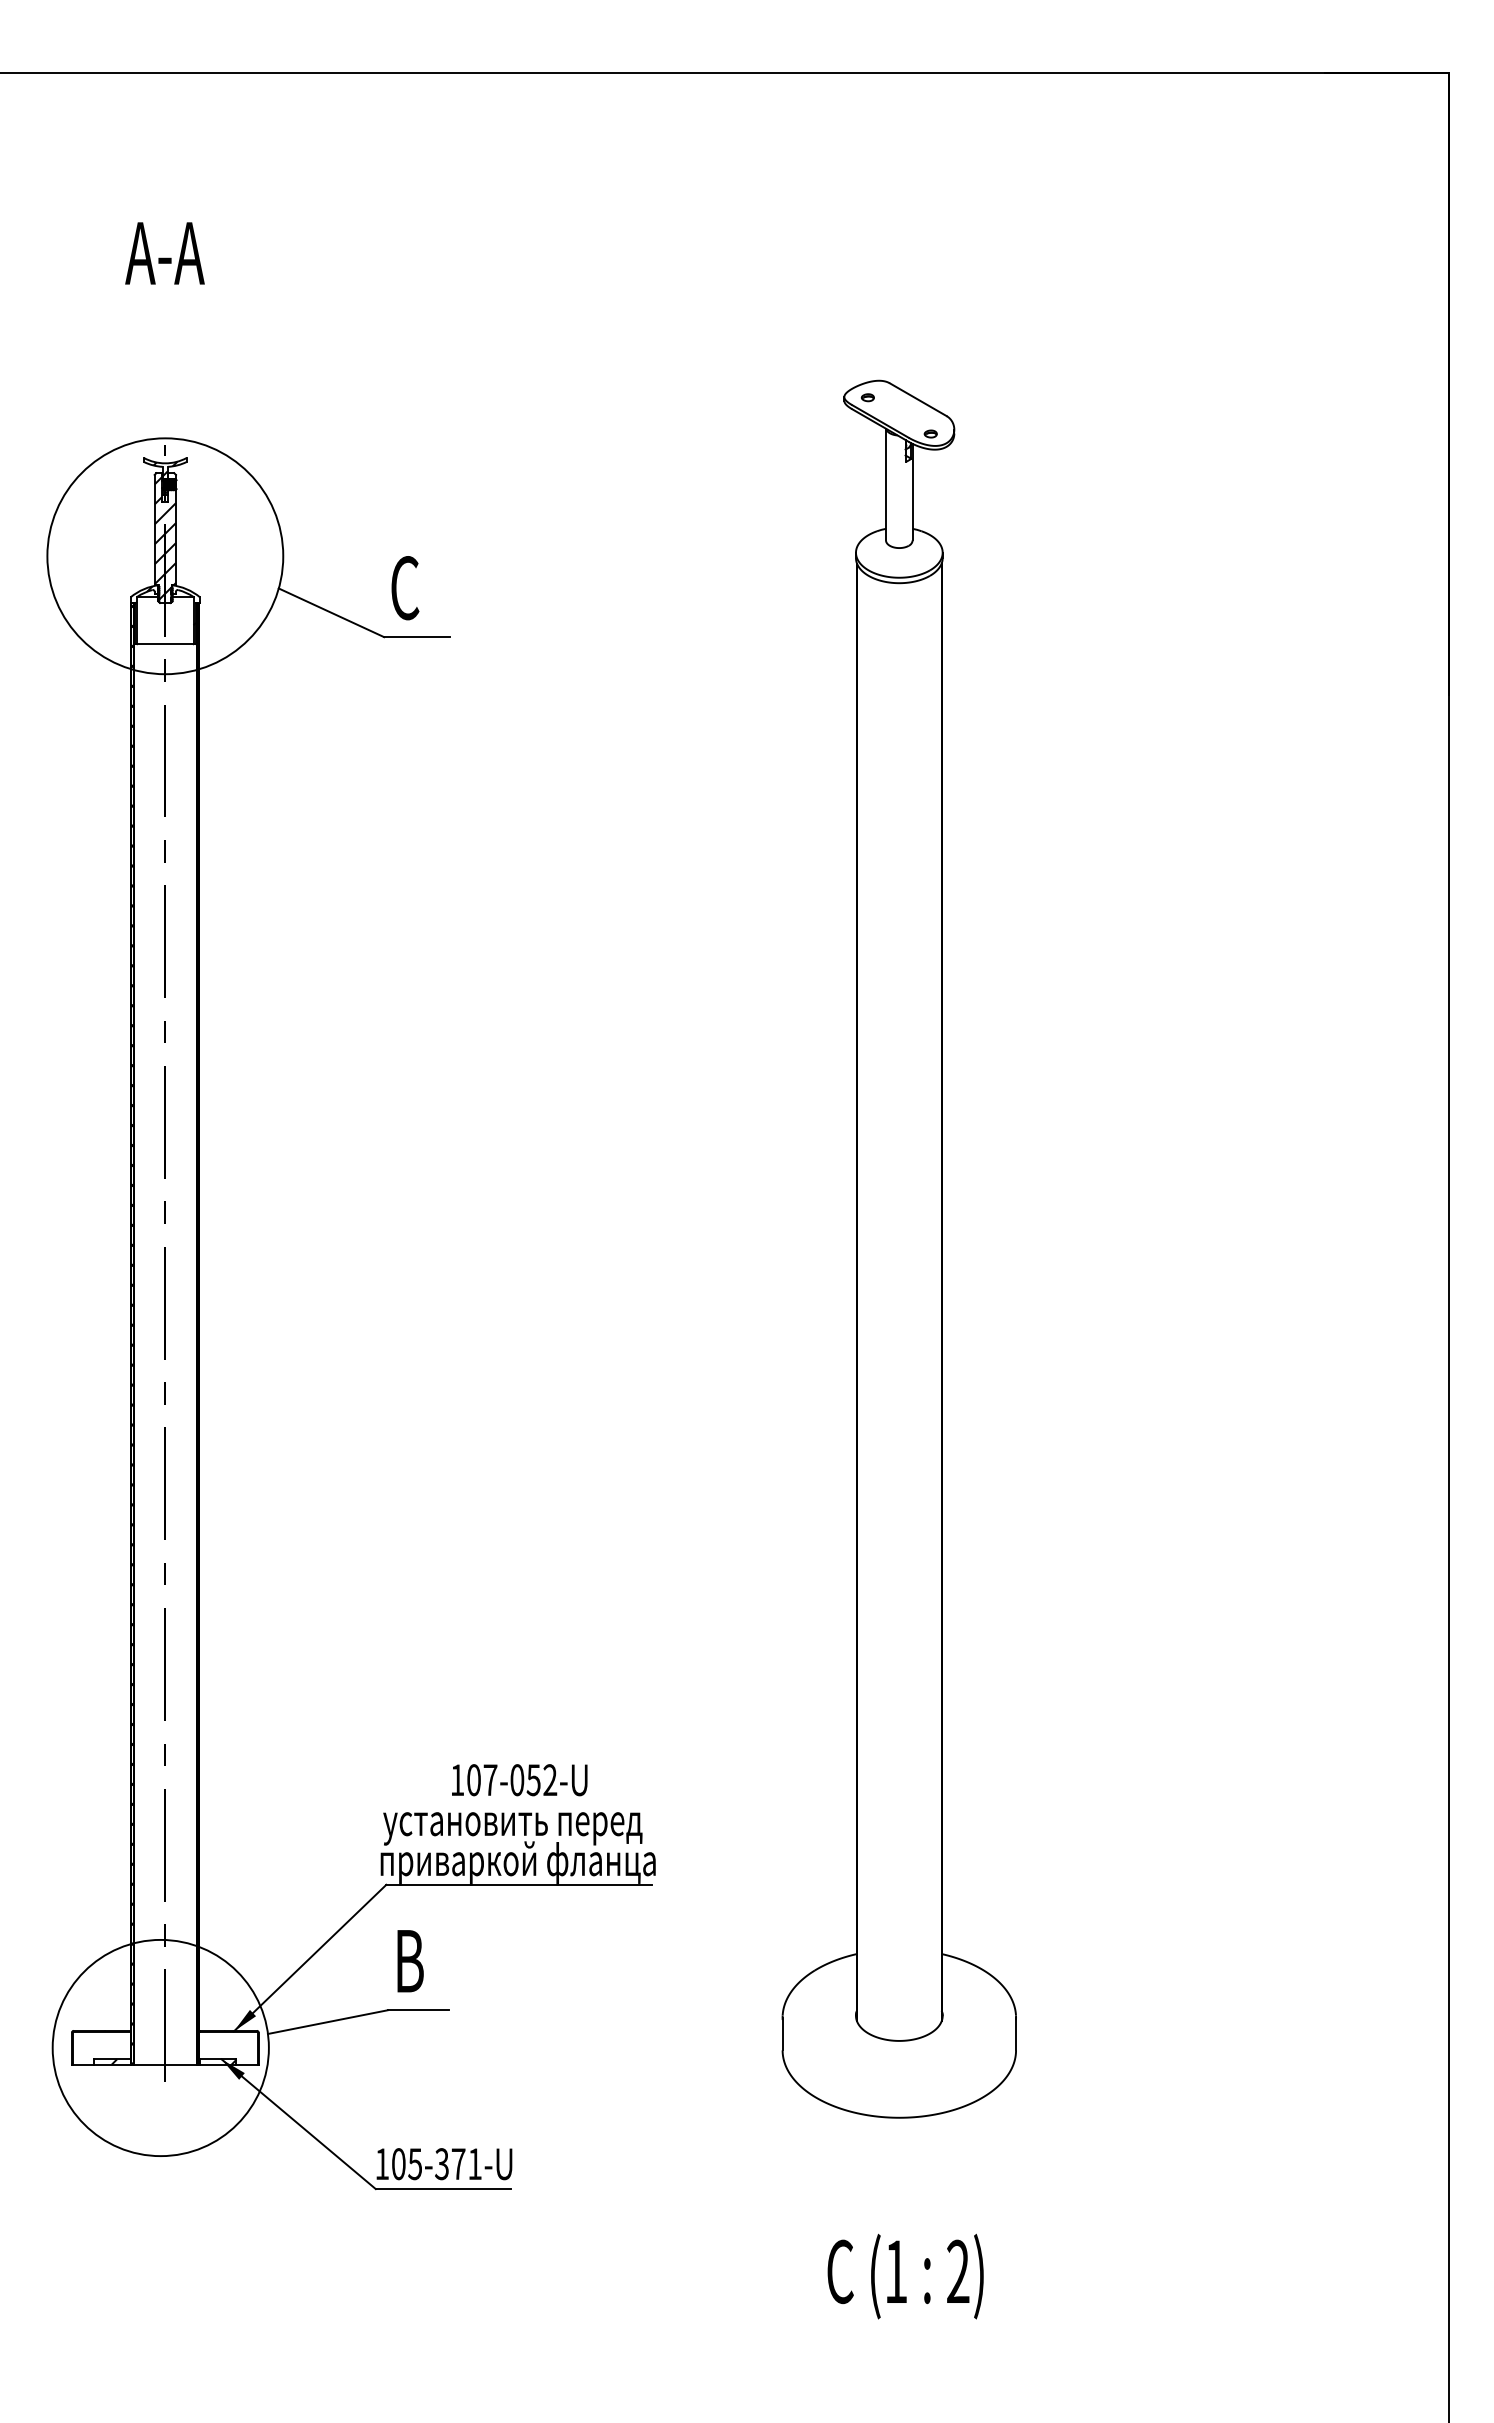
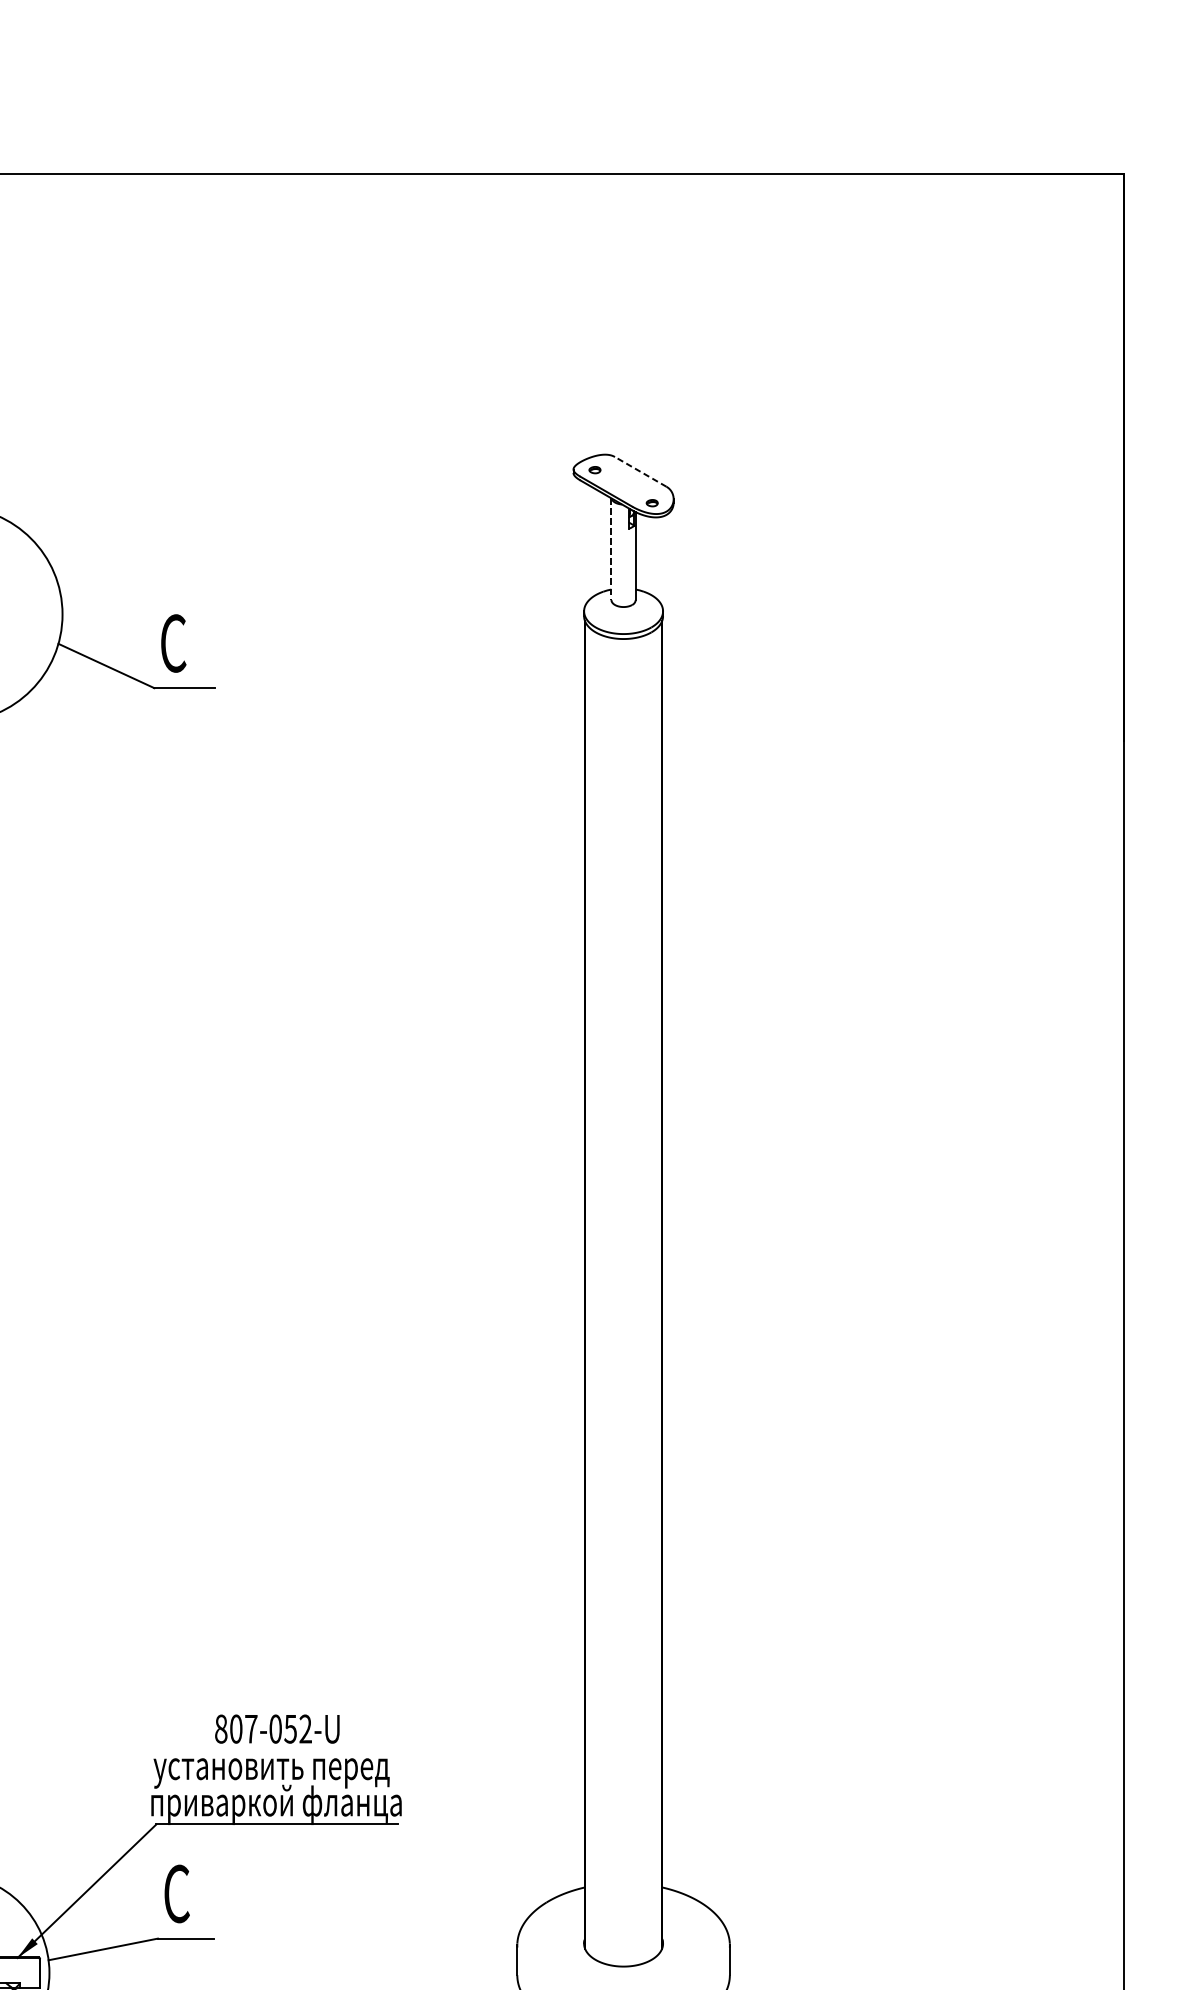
line: (918, 399) -> (641, 471), solid -> dashed
line: (886, 484) -> (611, 549), solid -> dashed
text: (457, 1780) -> (221, 1729), 107-052-U -> 807-052-U
text: (409, 1961) -> (177, 1894), B -> С

